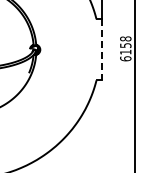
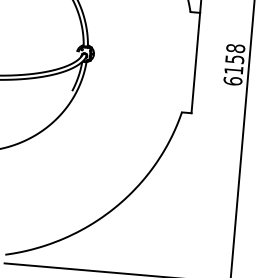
line: (102, 49) -> (196, 62), dashed -> solid

